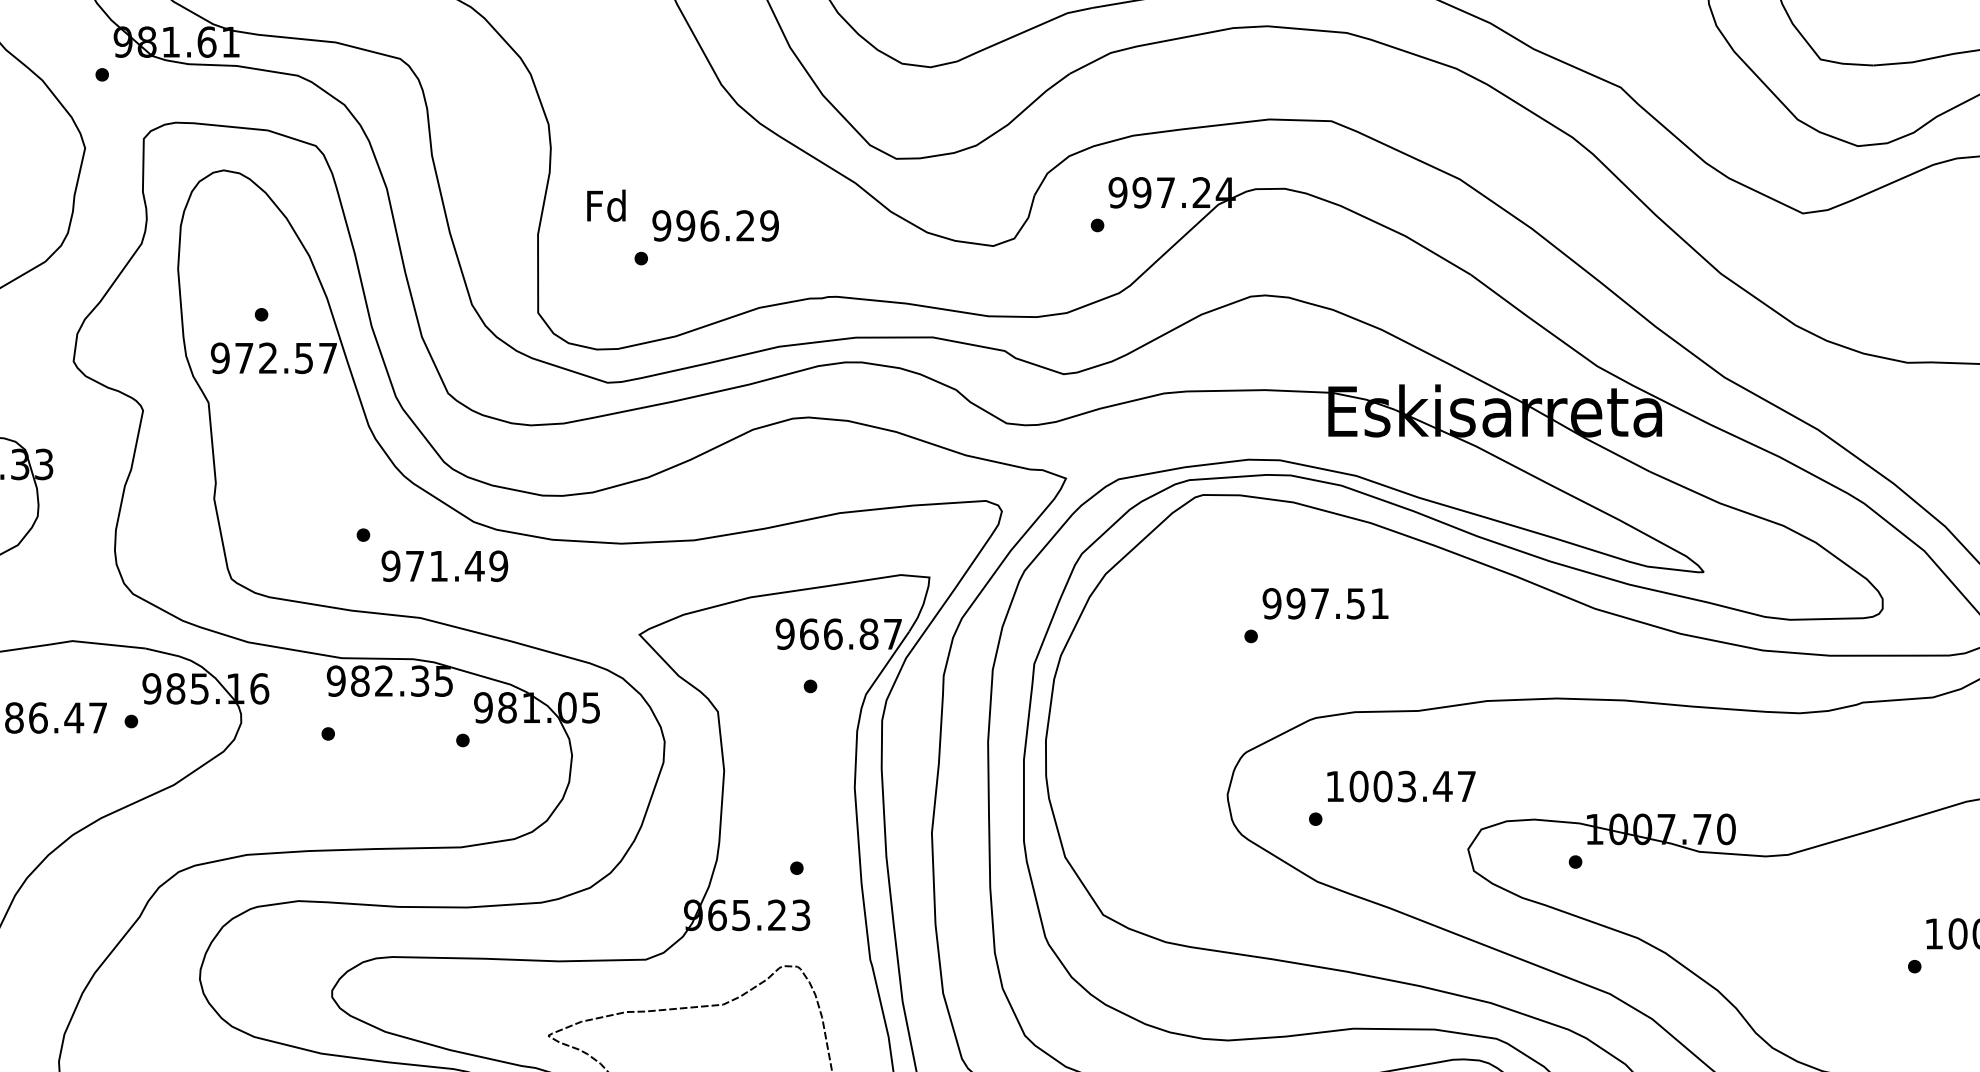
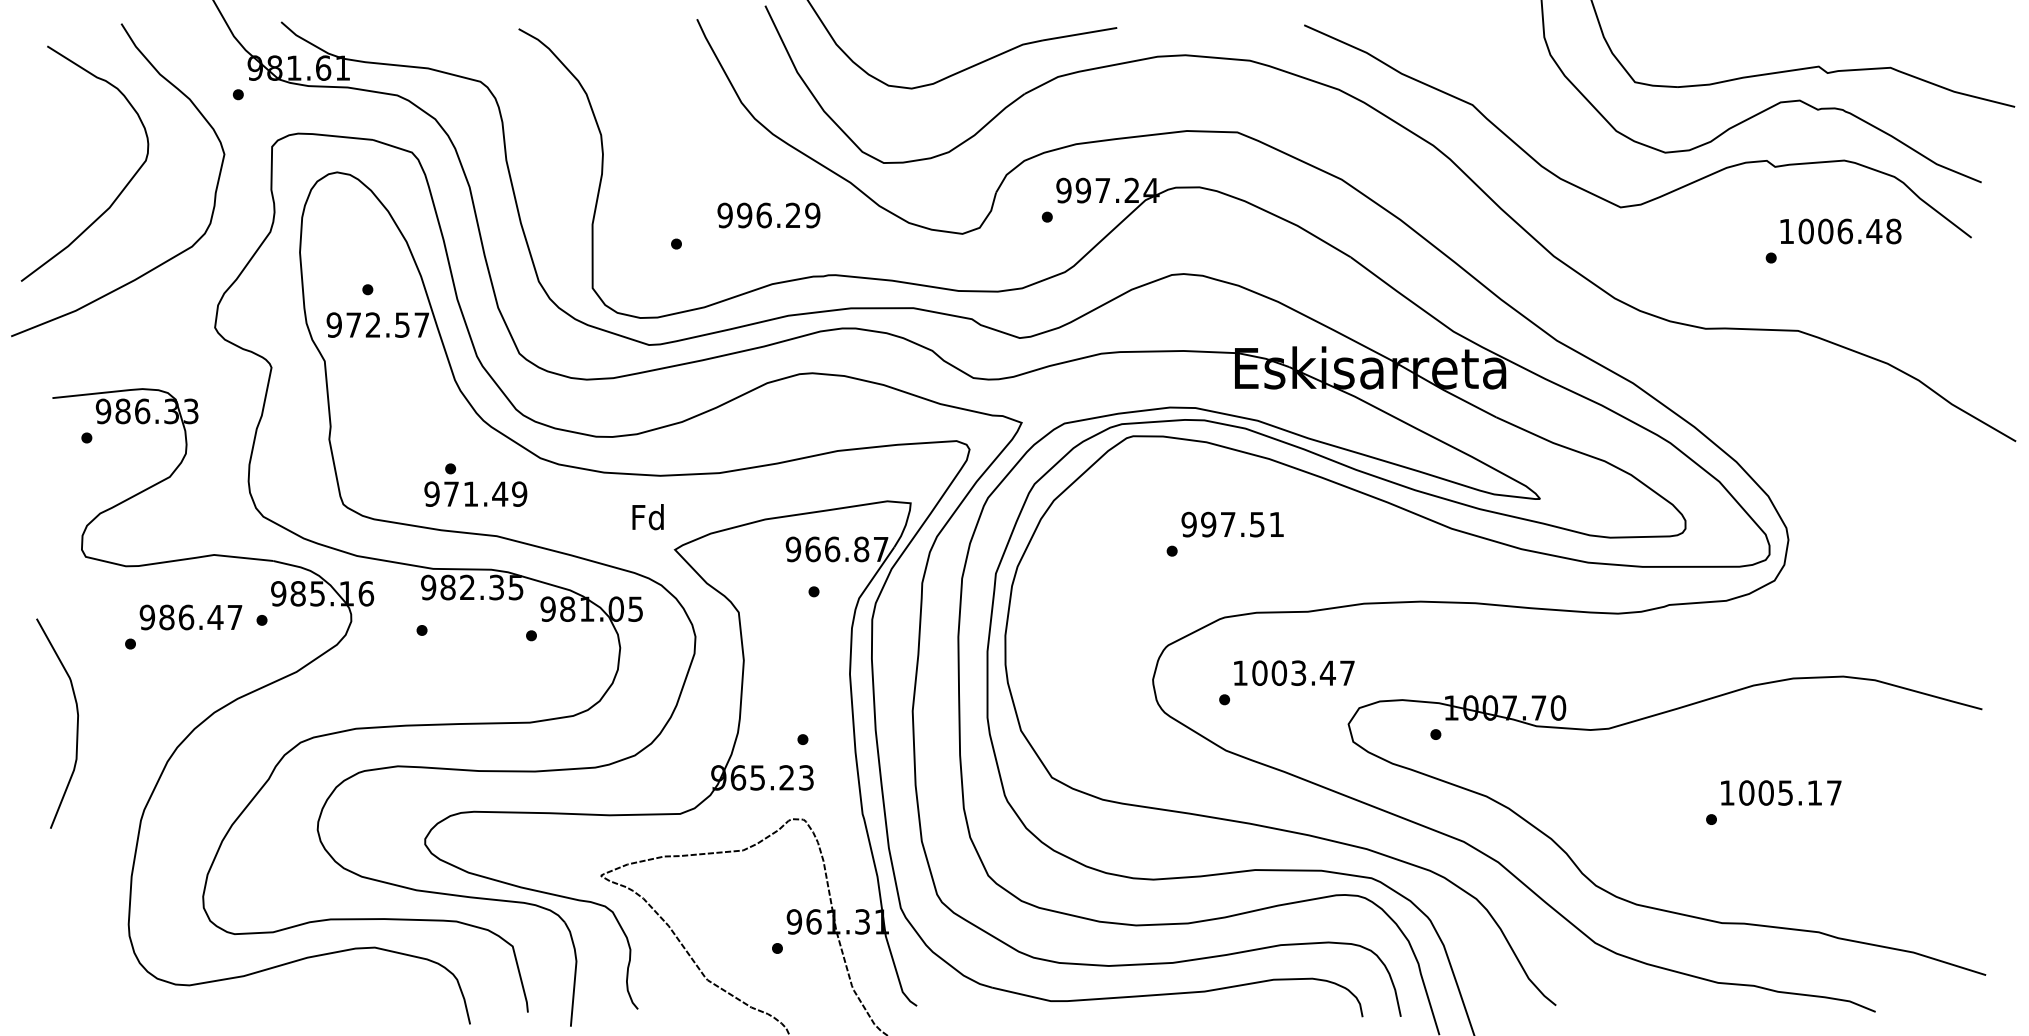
text: (605, 206) -> (647, 517), moved
text: (715, 225) -> (768, 215), moved
text: (444, 565) -> (475, 493), moved

